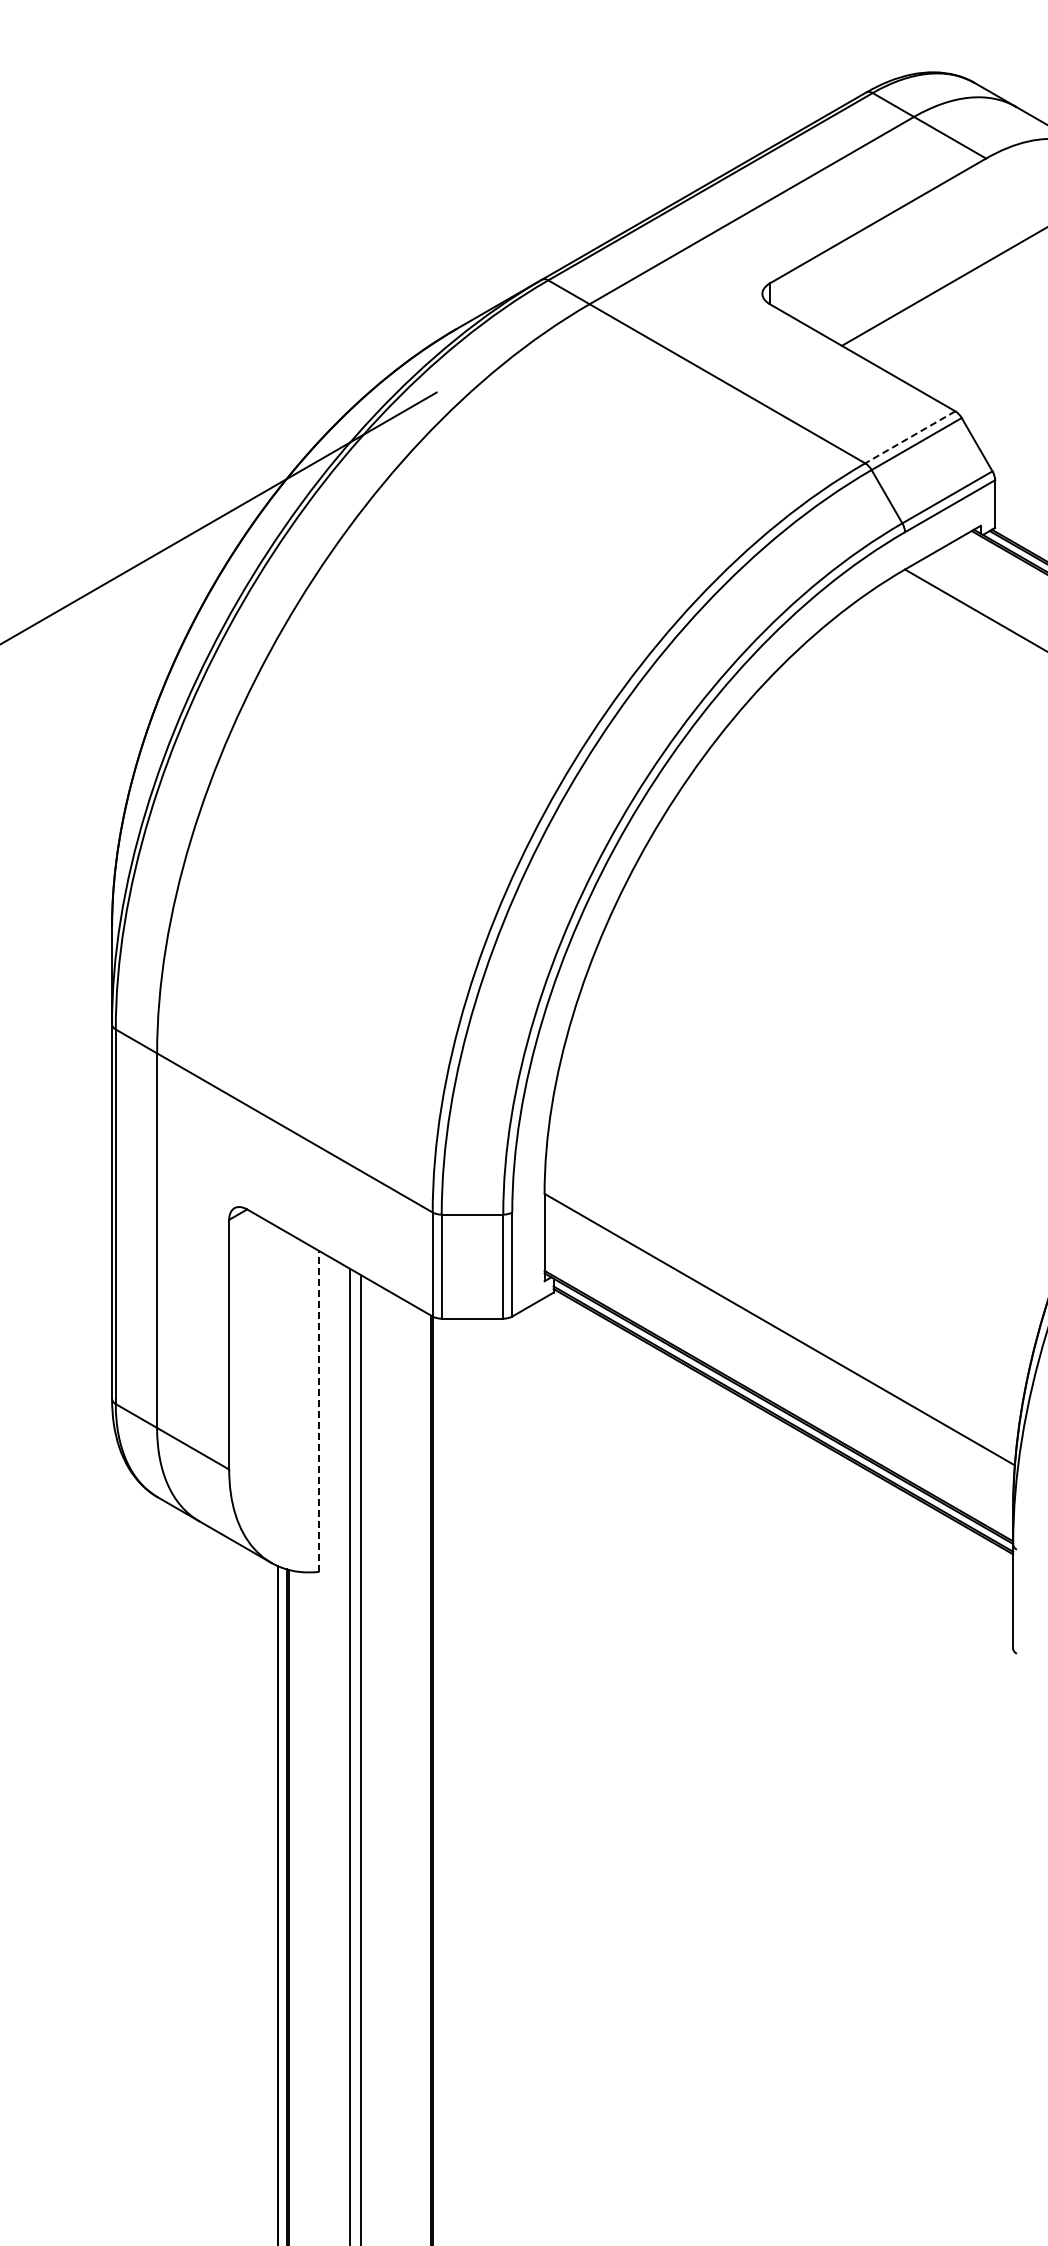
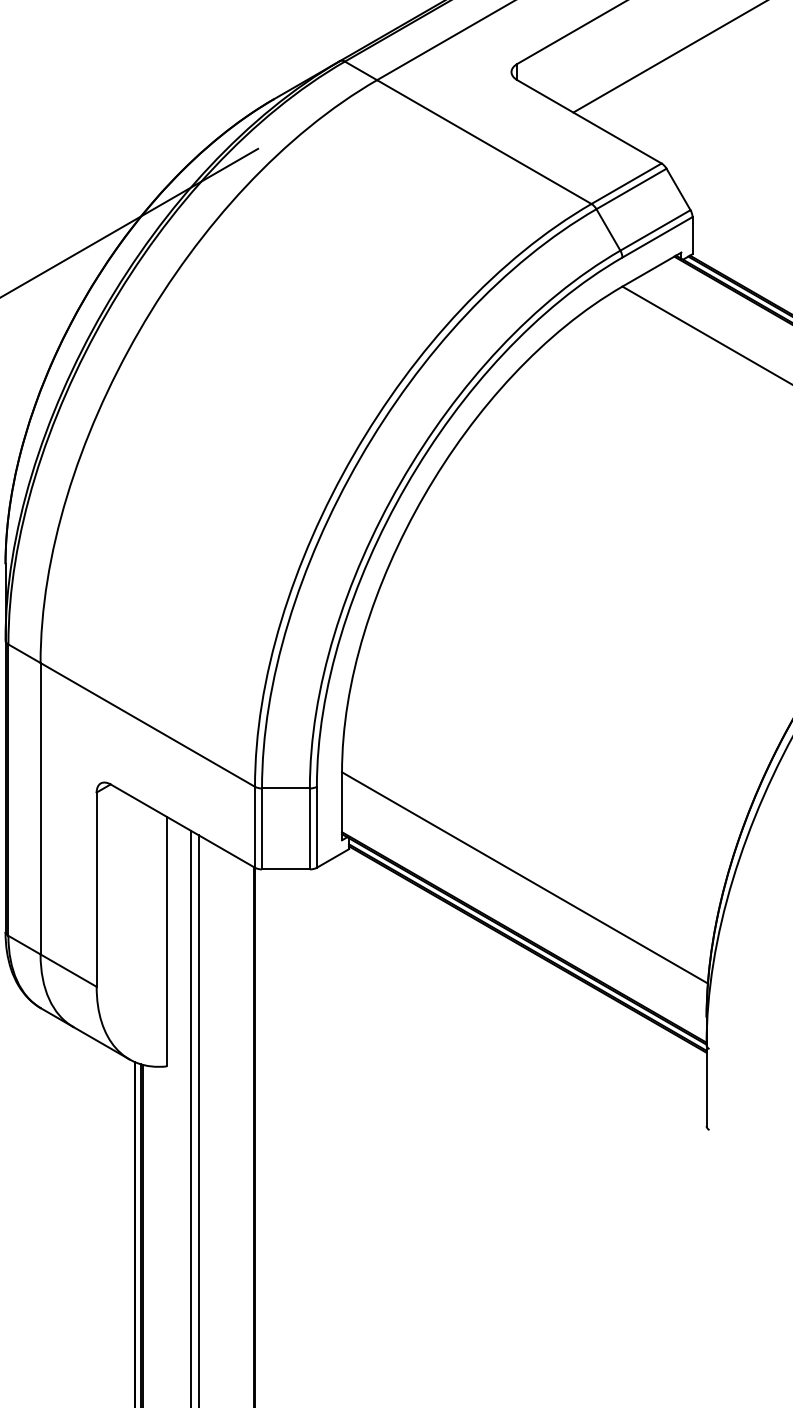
line: (909, 437) -> (625, 183), dashed -> solid
line: (319, 1410) -> (166, 940), dashed -> solid

